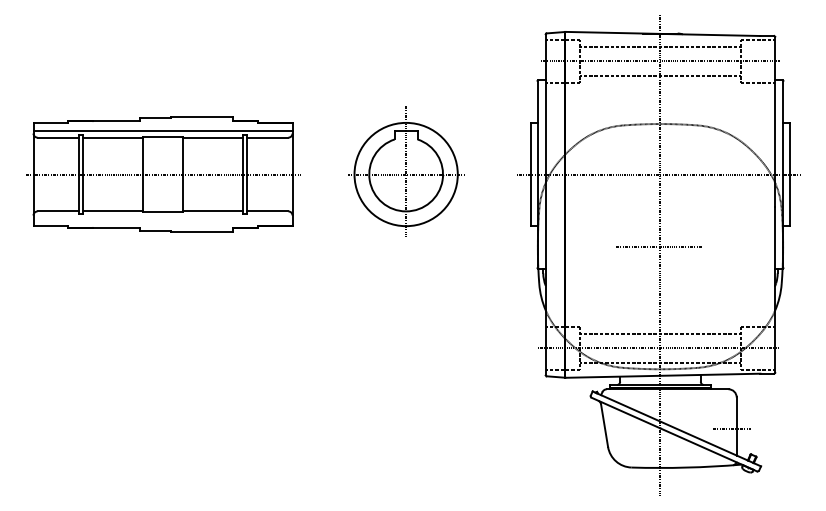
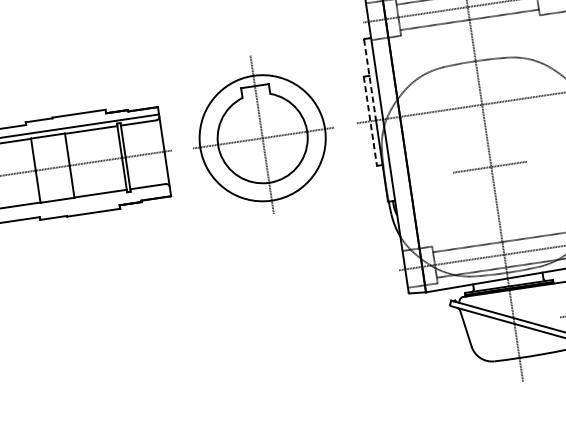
line: (537, 127) -> (370, 79), solid -> dashed
part: (406, 171) -> (262, 134), size x1.4
line: (530, 174) -> (369, 121), solid -> dashed

